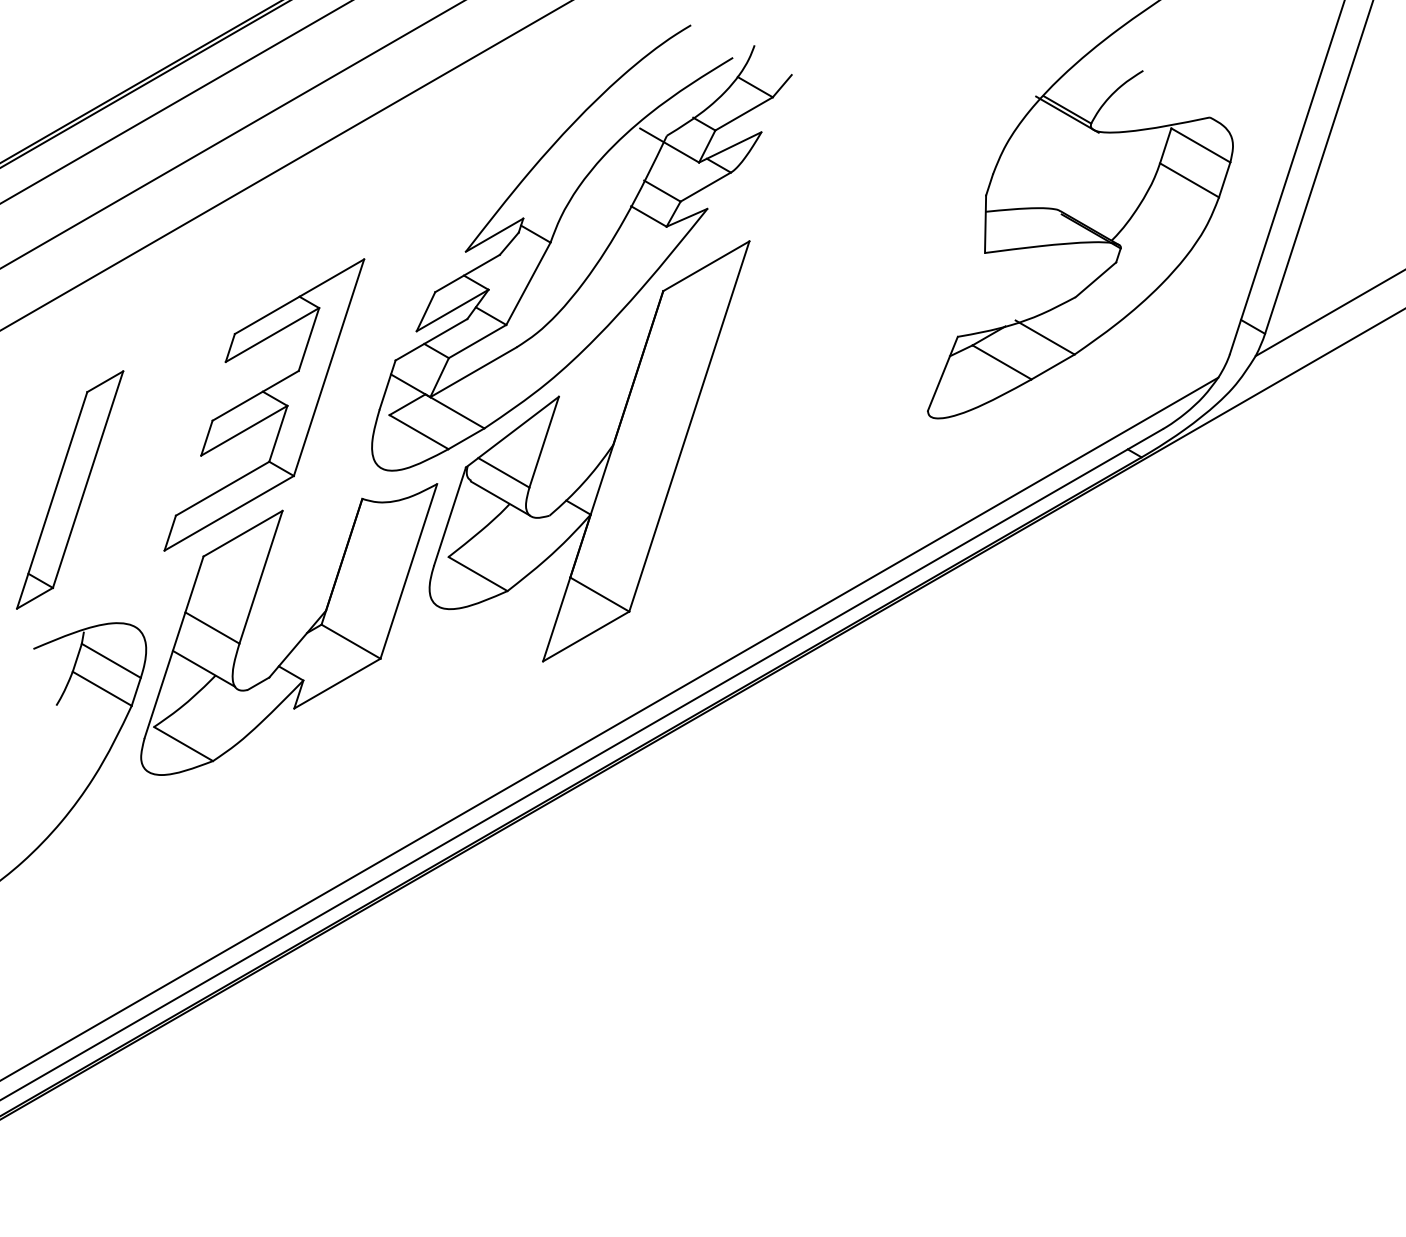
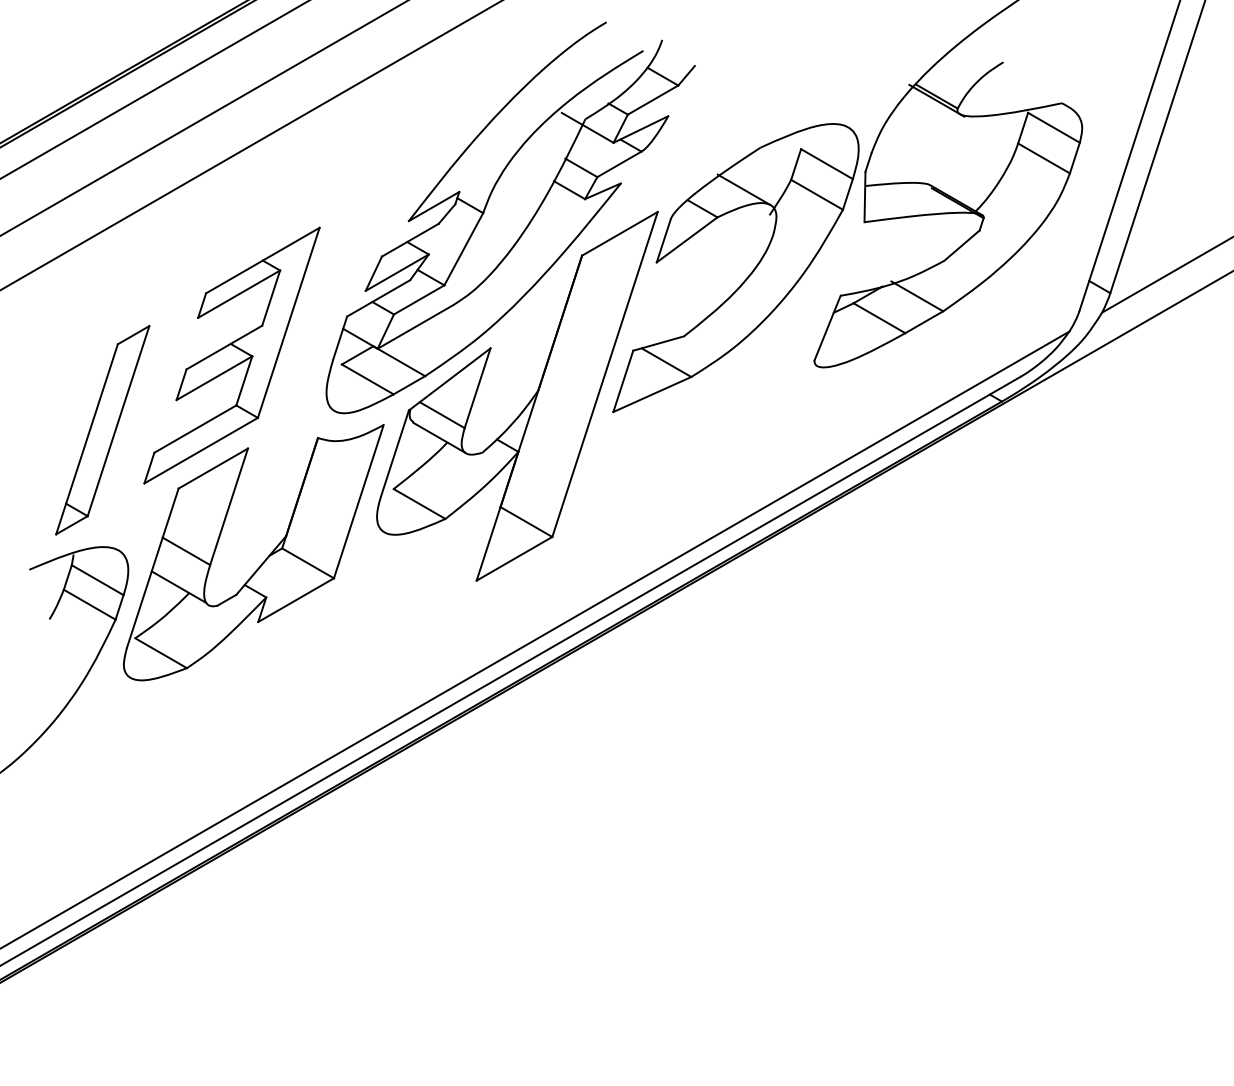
part: (850, 316) -> (746, 277), added
part: (70, 489) -> (103, 429), moved

